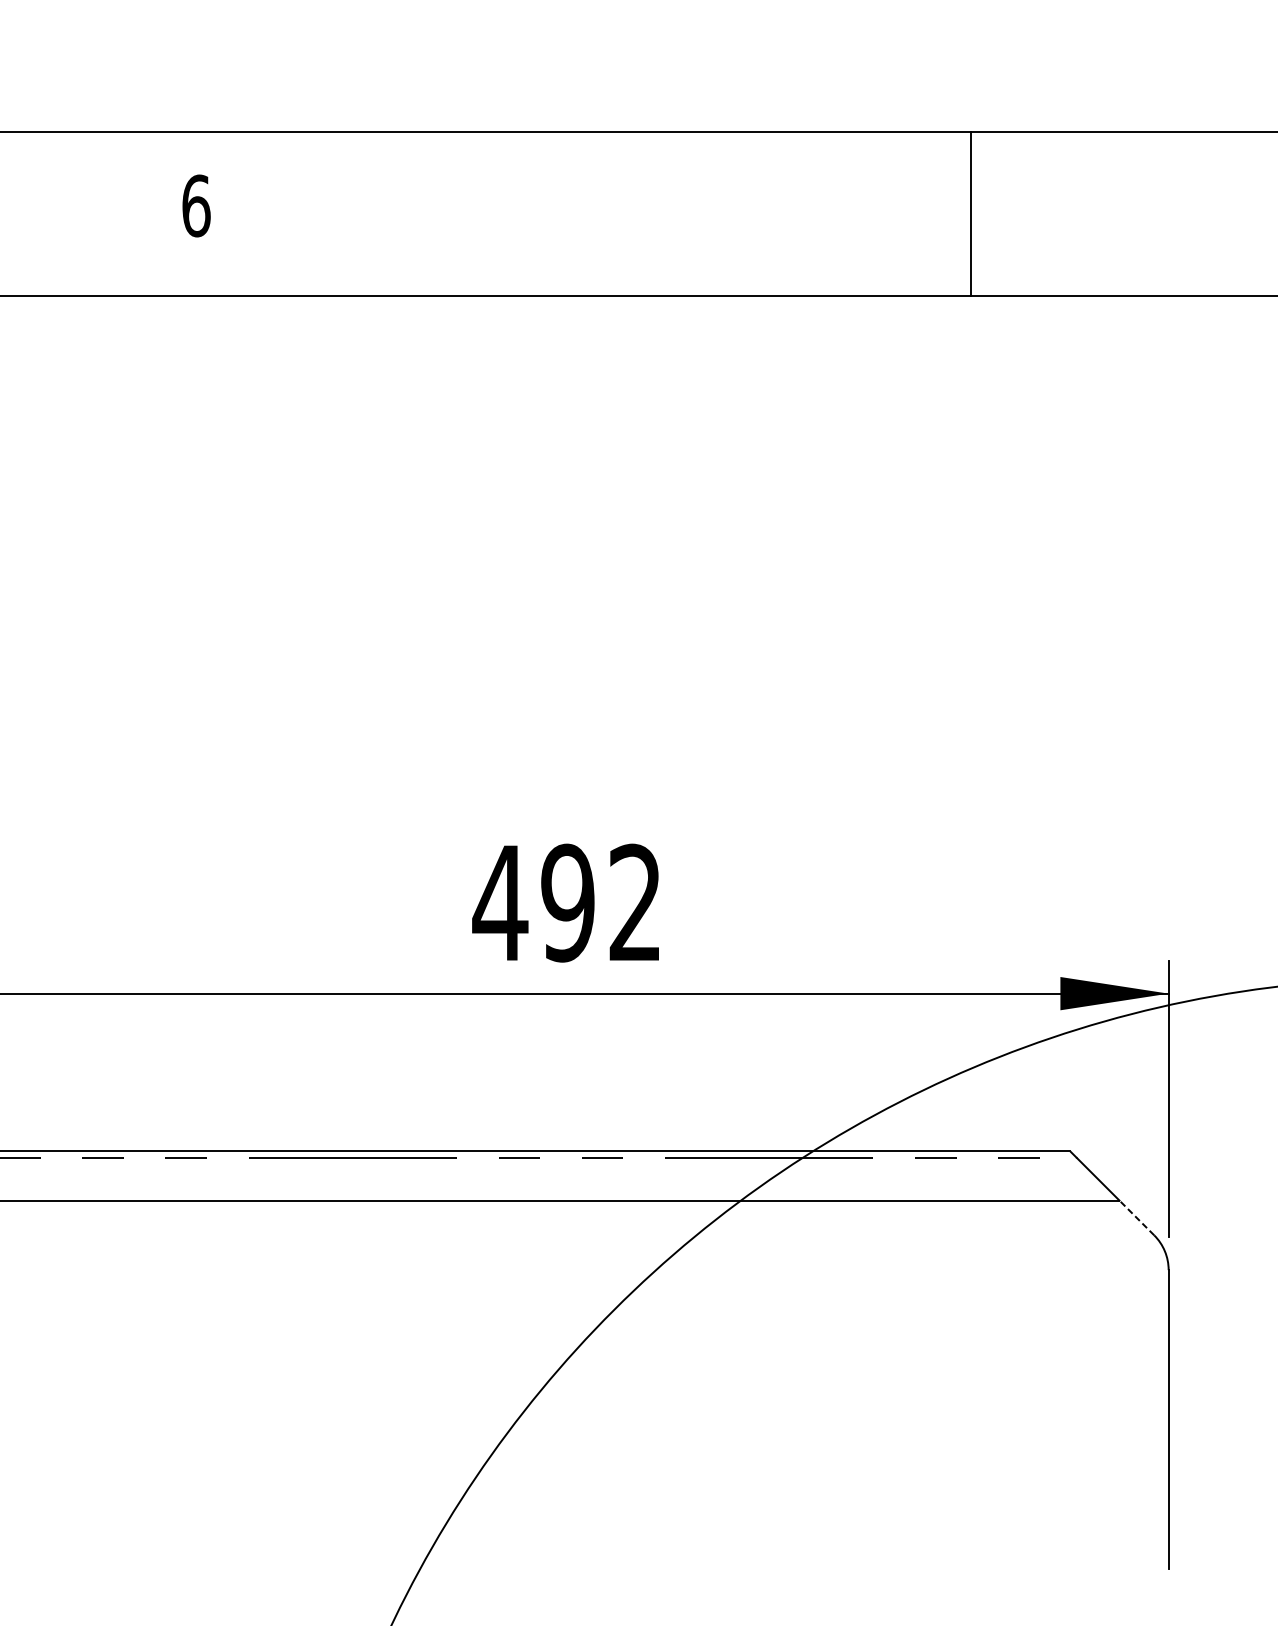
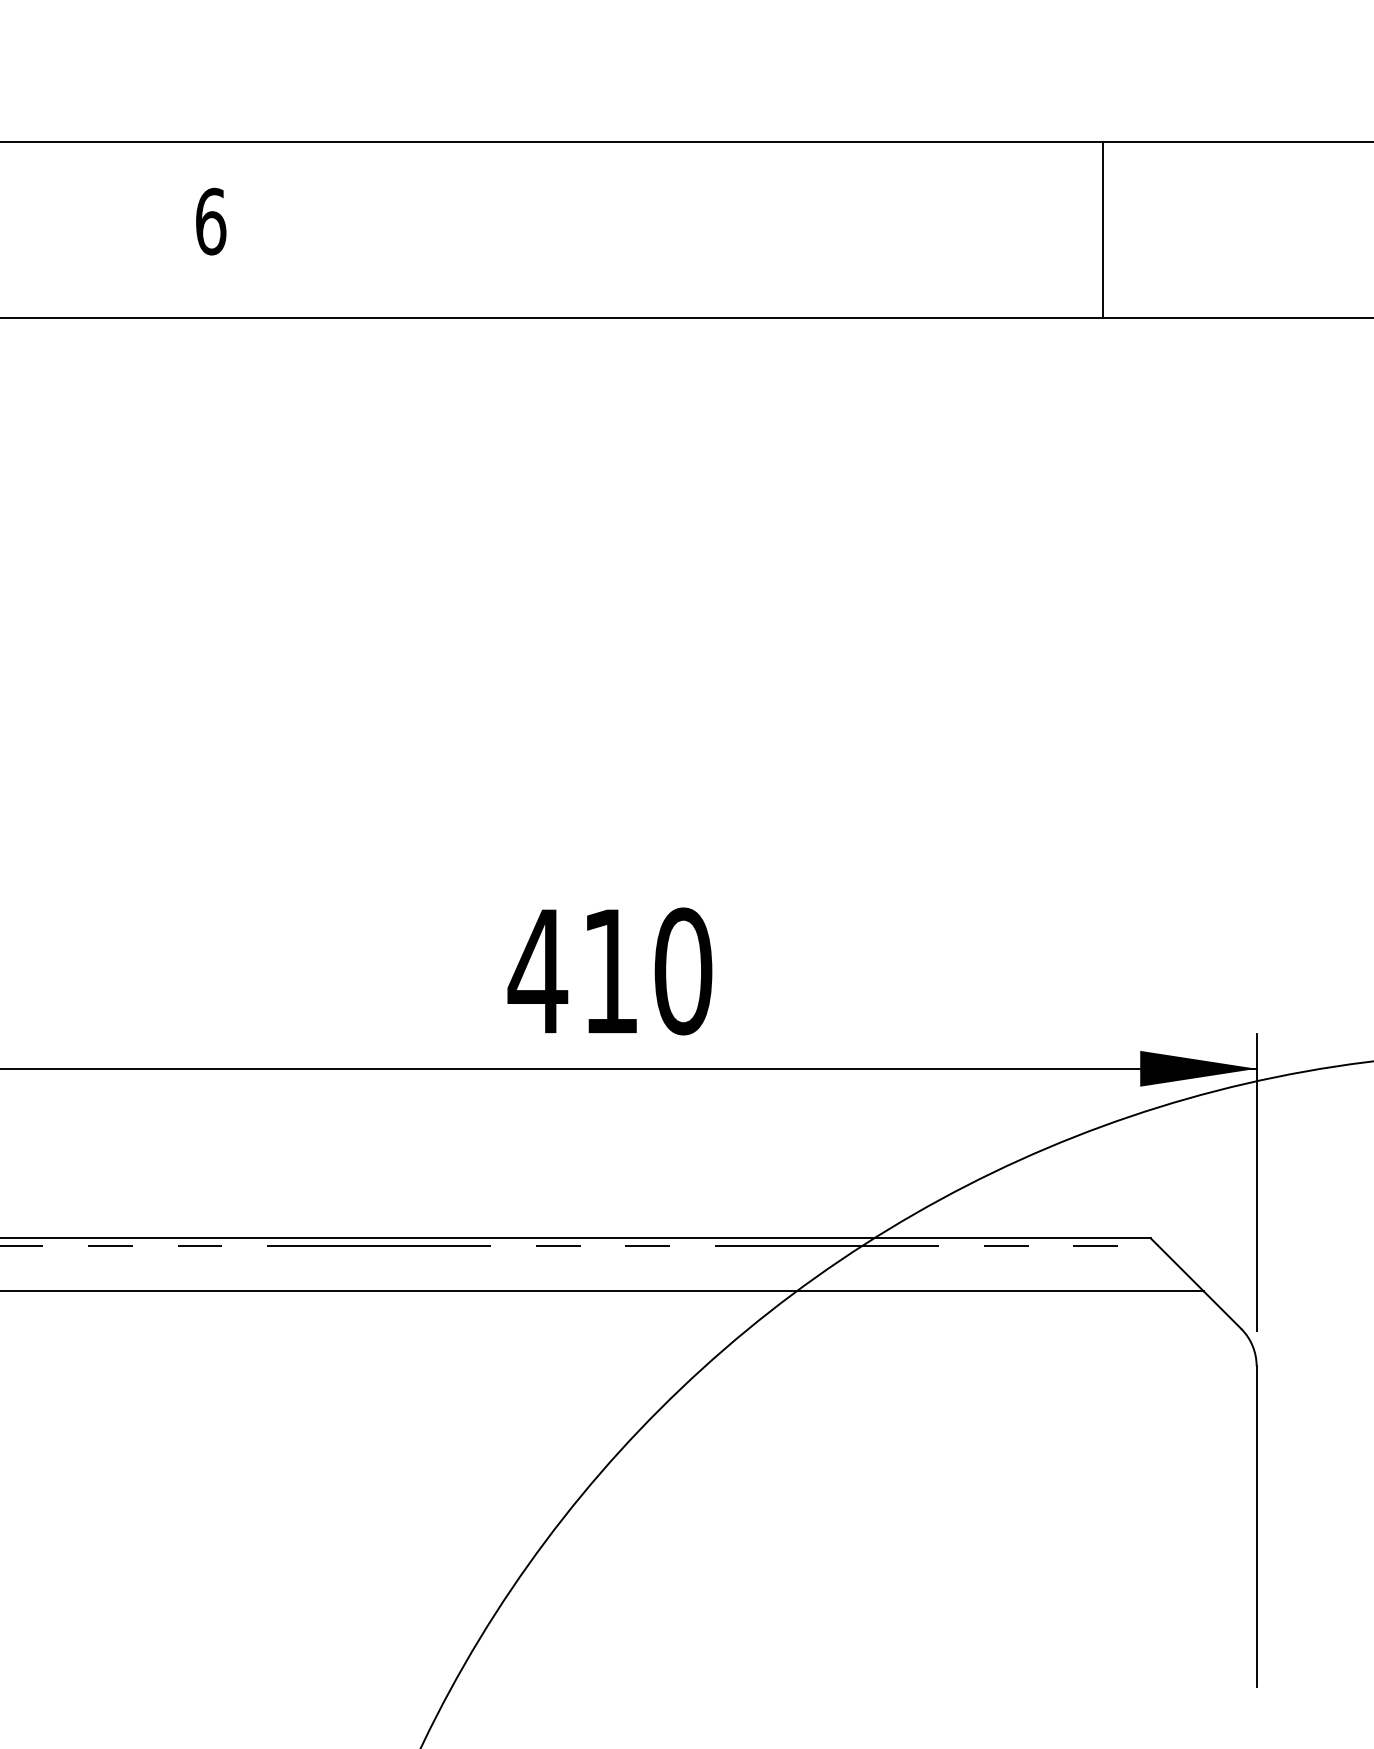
line: (970, 214) -> (1102, 230), moved
text: (601, 903) -> (646, 971), 492 -> 410
line: (1136, 1217) -> (1222, 1309), dashed -> solid

